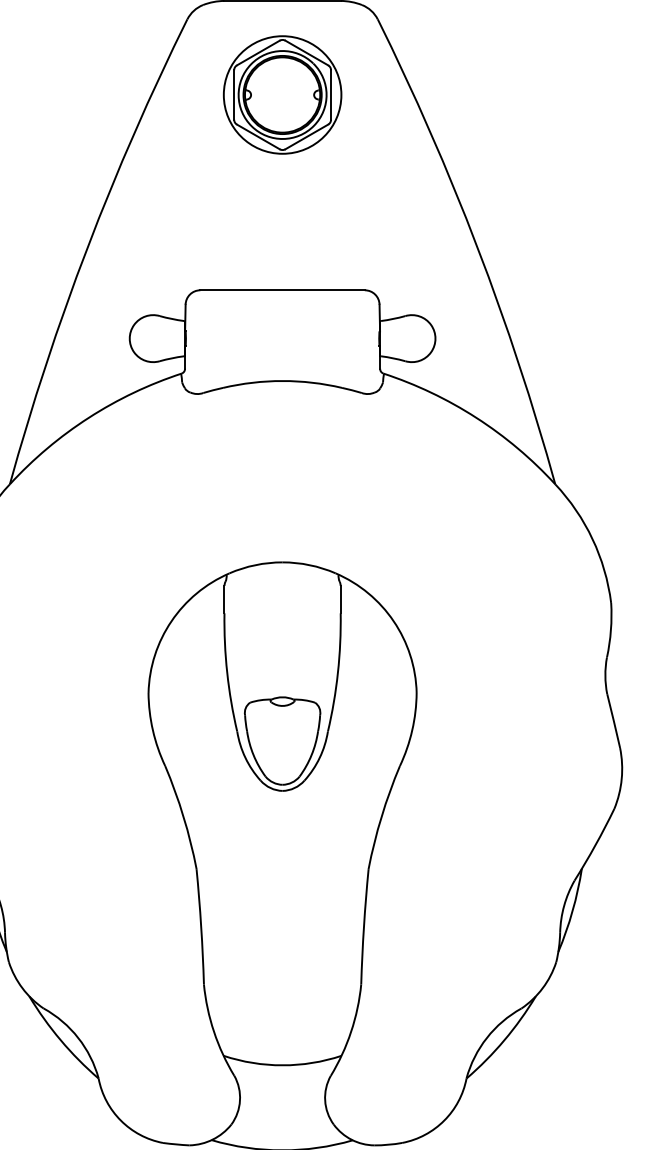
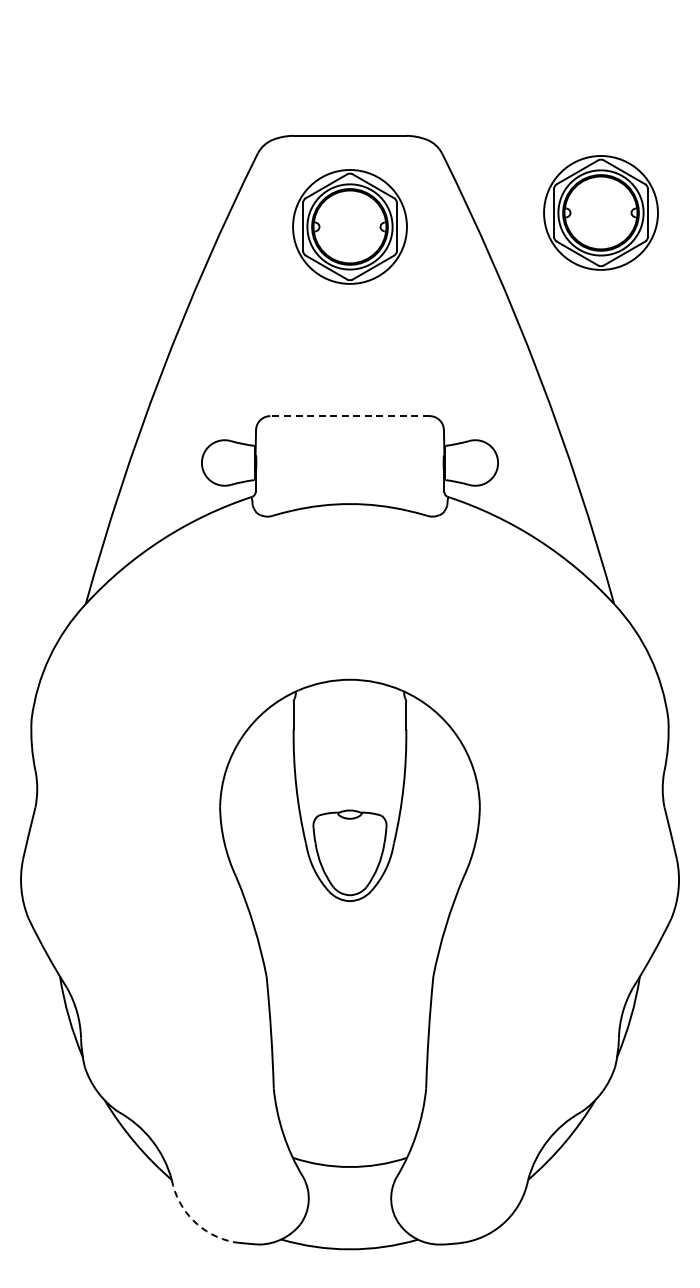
part: (541, 80) -> (600, 212), added
line: (283, 290) -> (350, 416), solid -> dashed
arc: (121, 1120) -> (193, 1220), solid -> dashed

